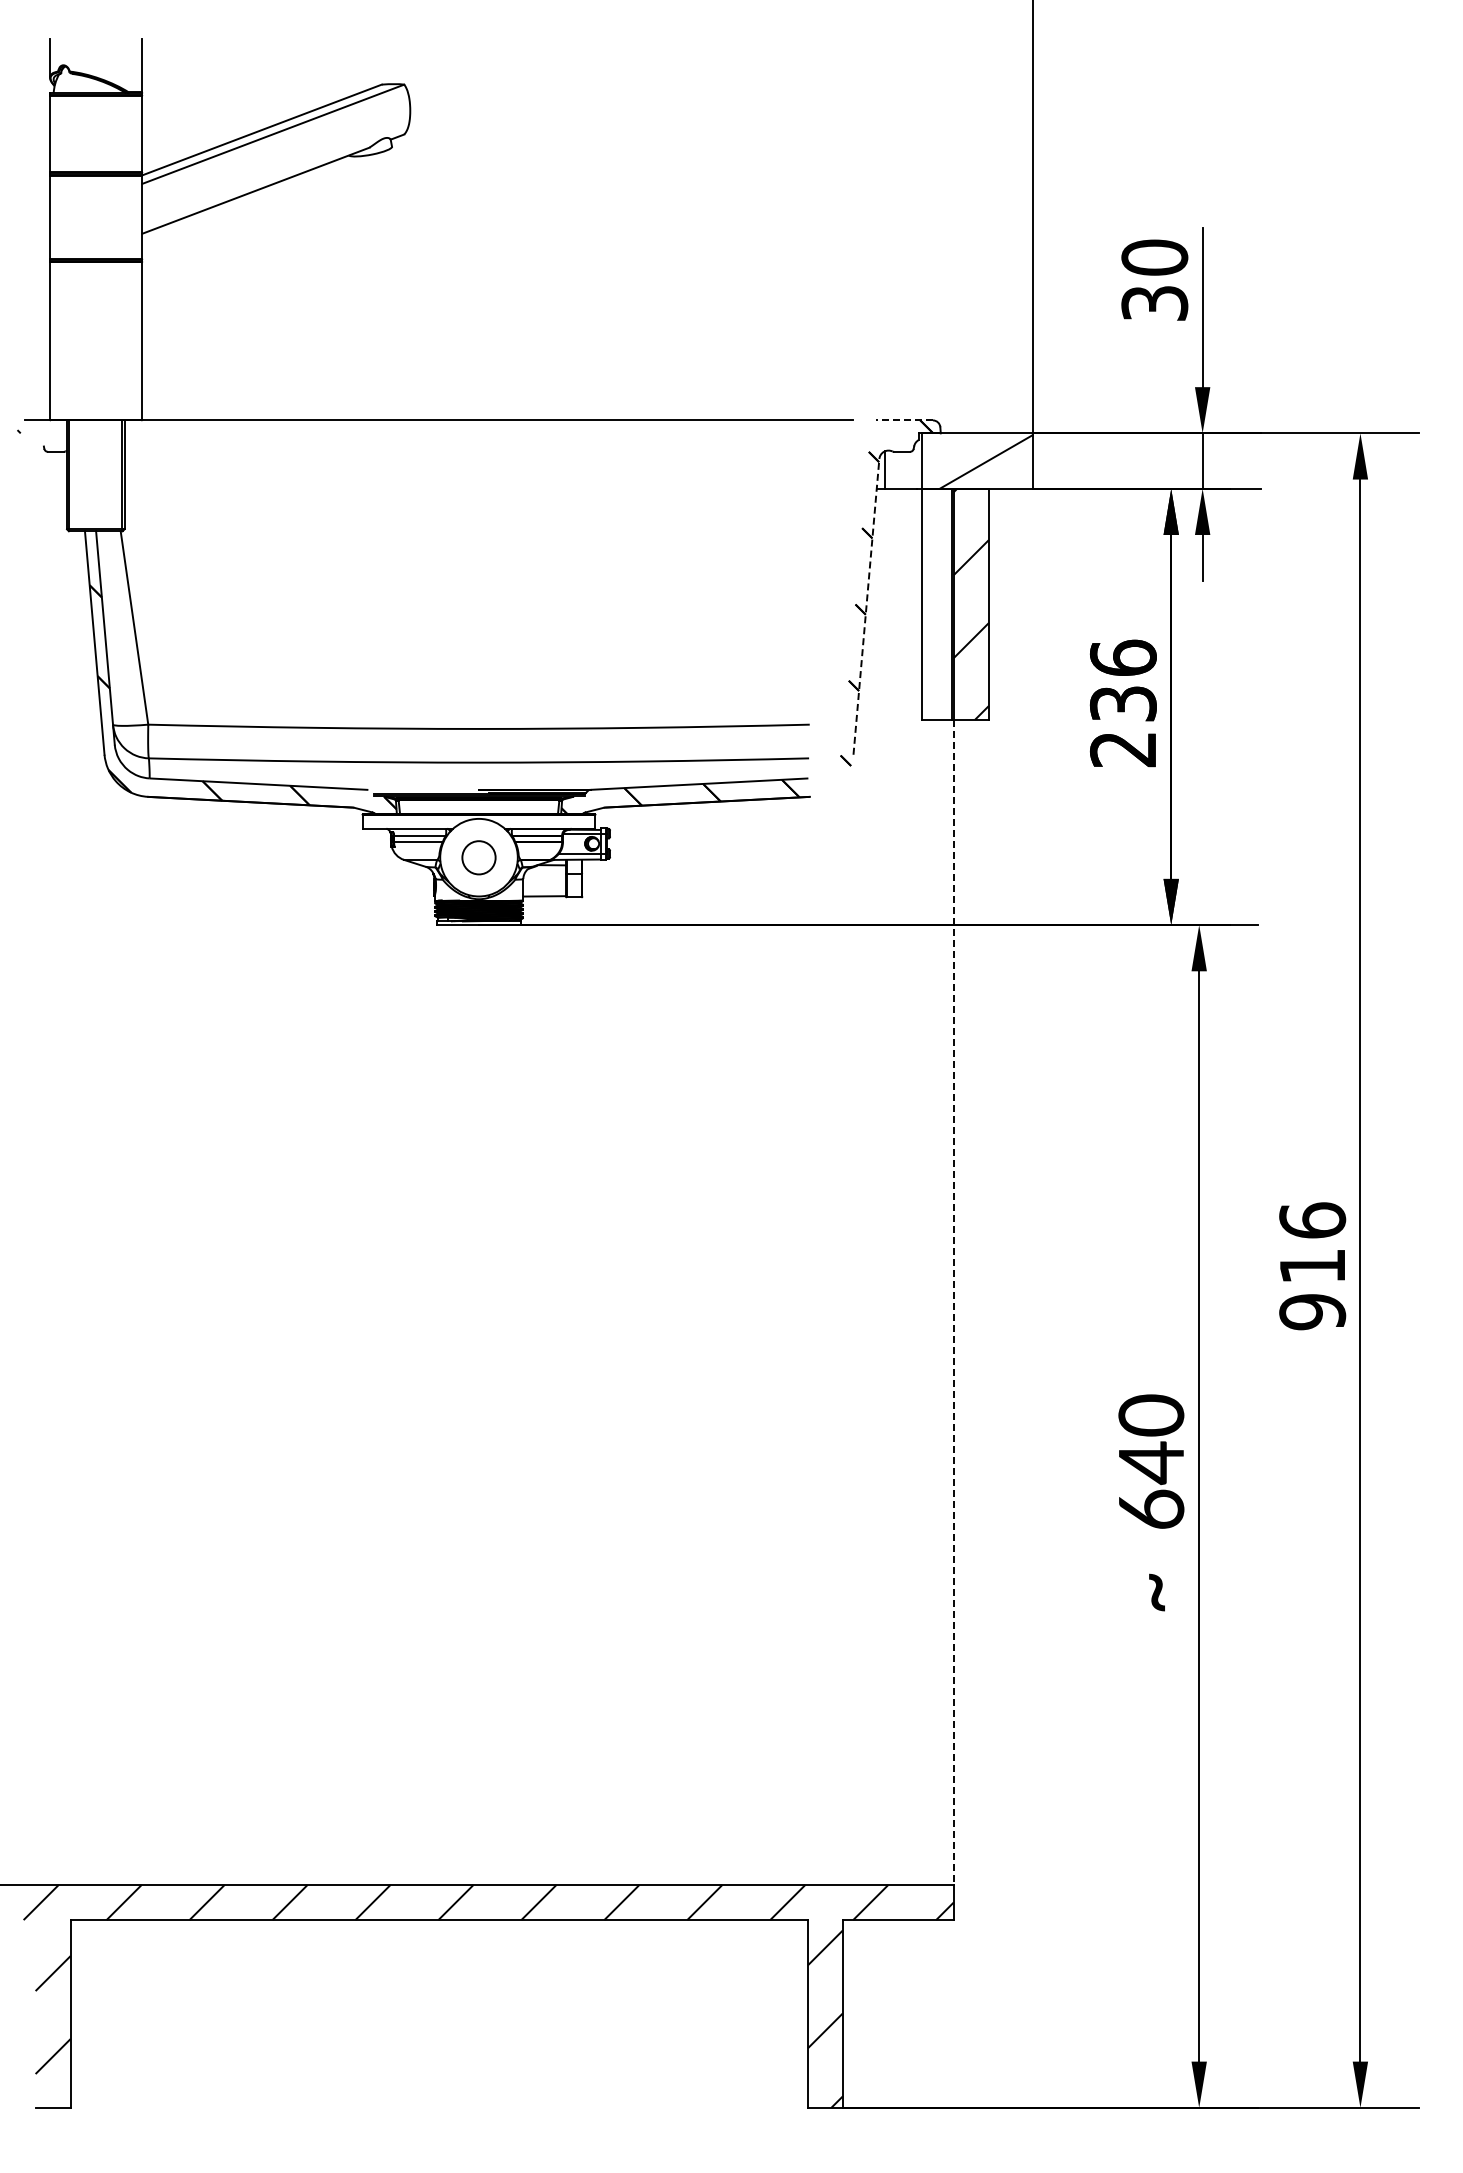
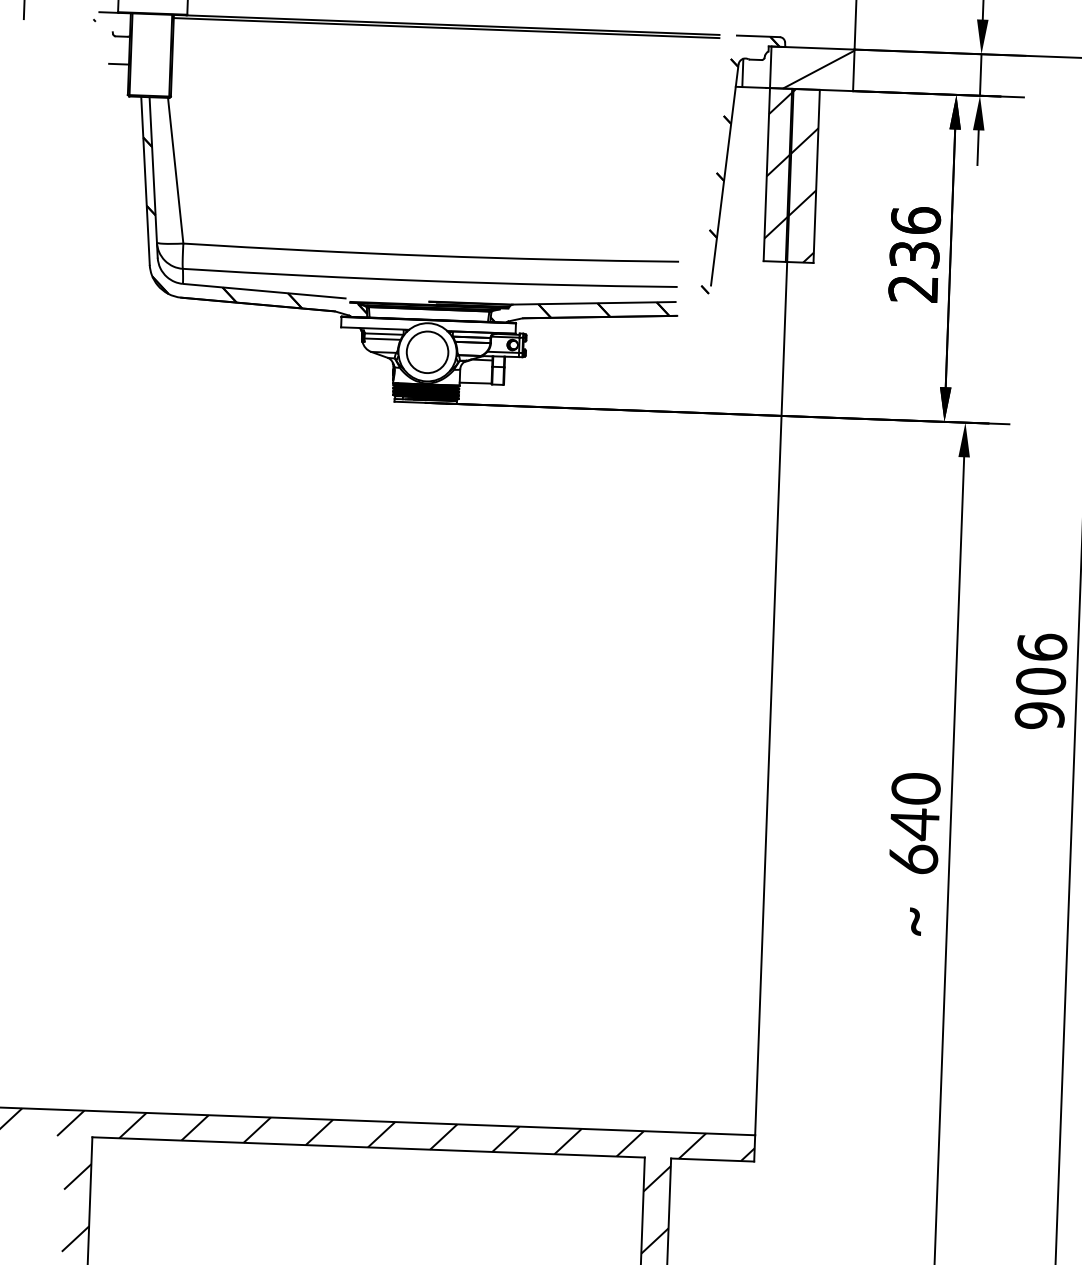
line: (904, 420) -> (758, 36), dashed -> solid
line: (488, 424) -> (446, 27), added
line: (53, 488) -> (118, 63), added
hatch: (936, 591) -> (777, 165), added
line: (866, 606) -> (724, 174), dashed -> solid
circle: (478, 857) -> (427, 352), size x1.67
text: (1312, 1266) -> (1040, 681), 916 -> 906
line: (953, 1302) -> (770, 698), dashed -> solid

